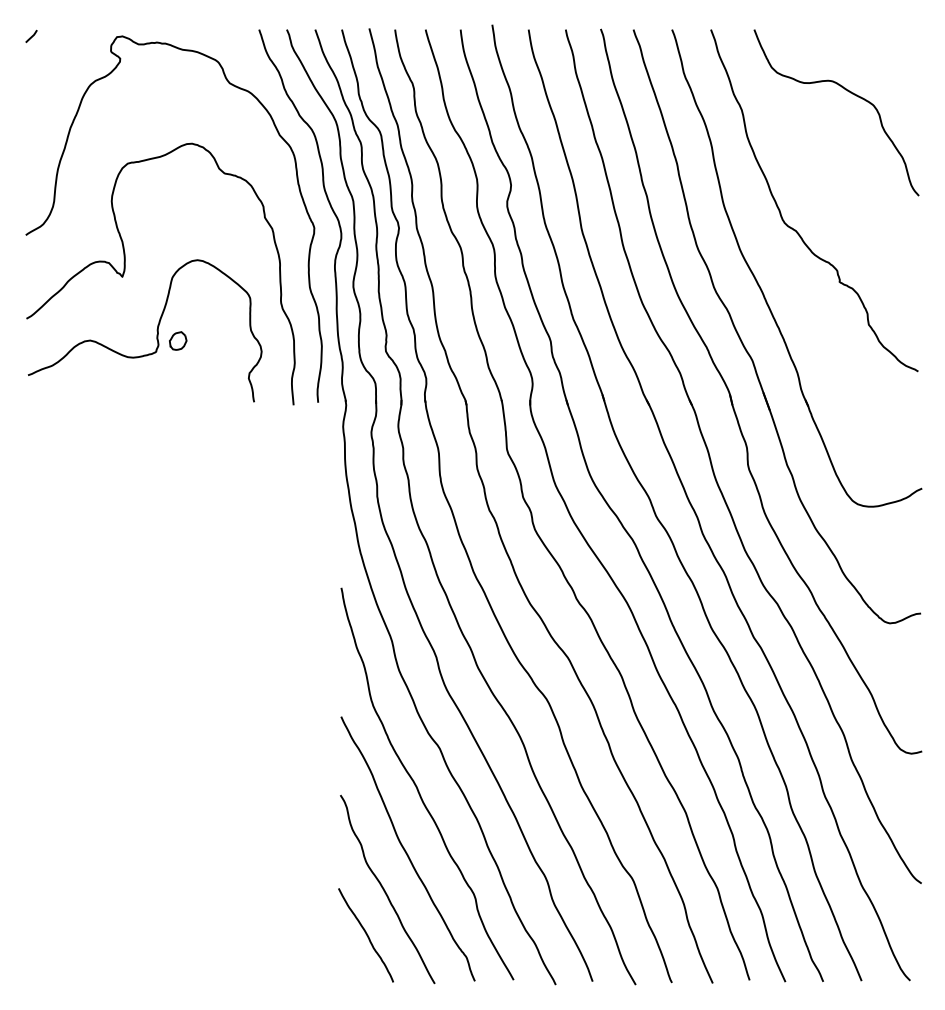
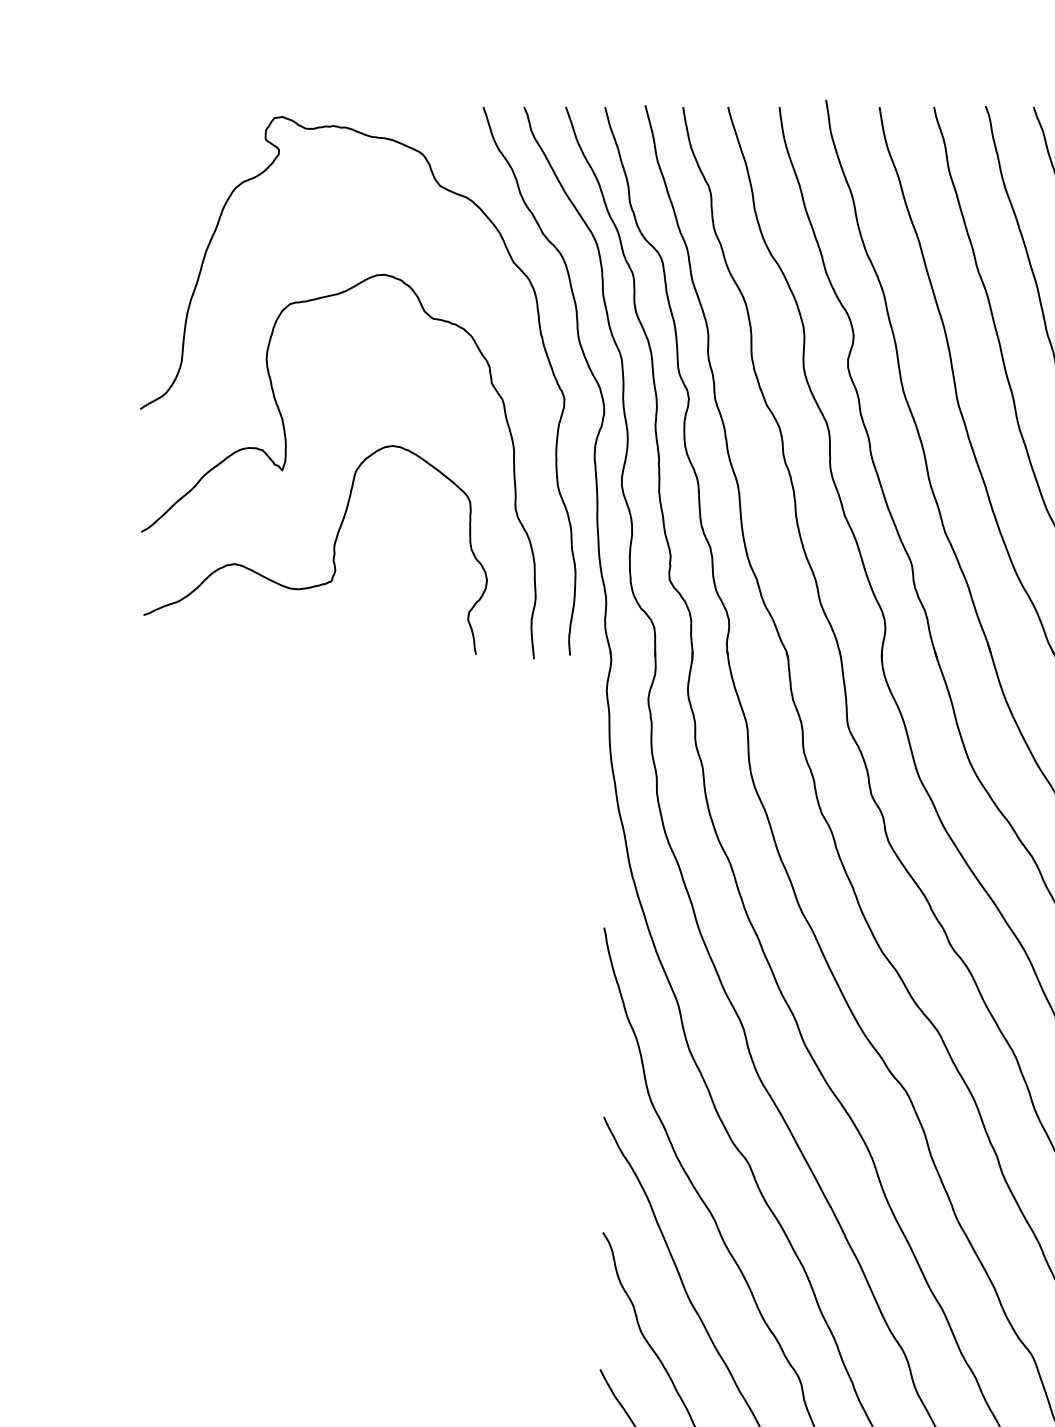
line: (31, 35) -> (148, 115), removed
part: (178, 340) -> (364, 564), removed

